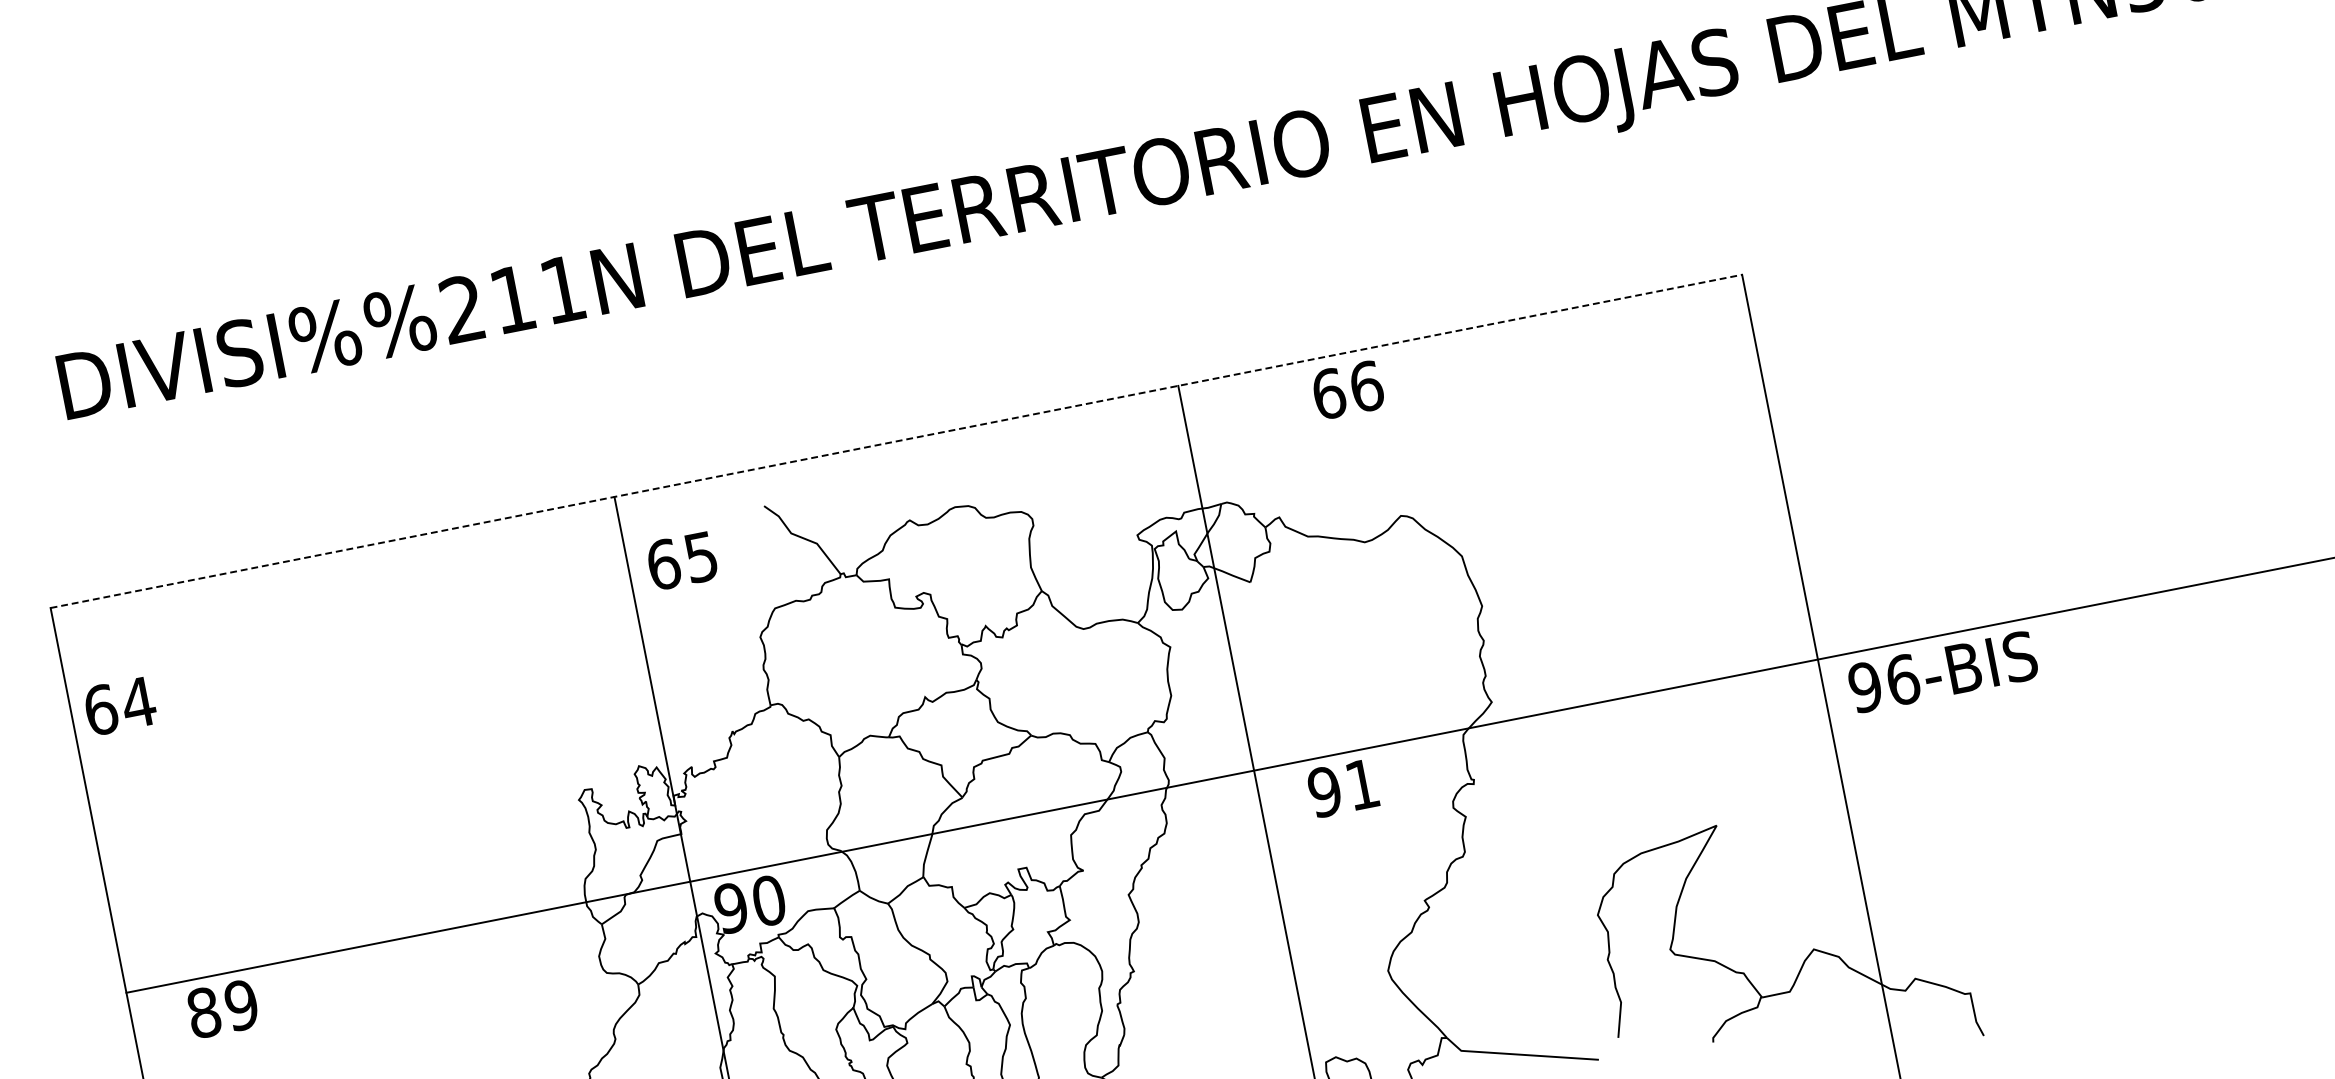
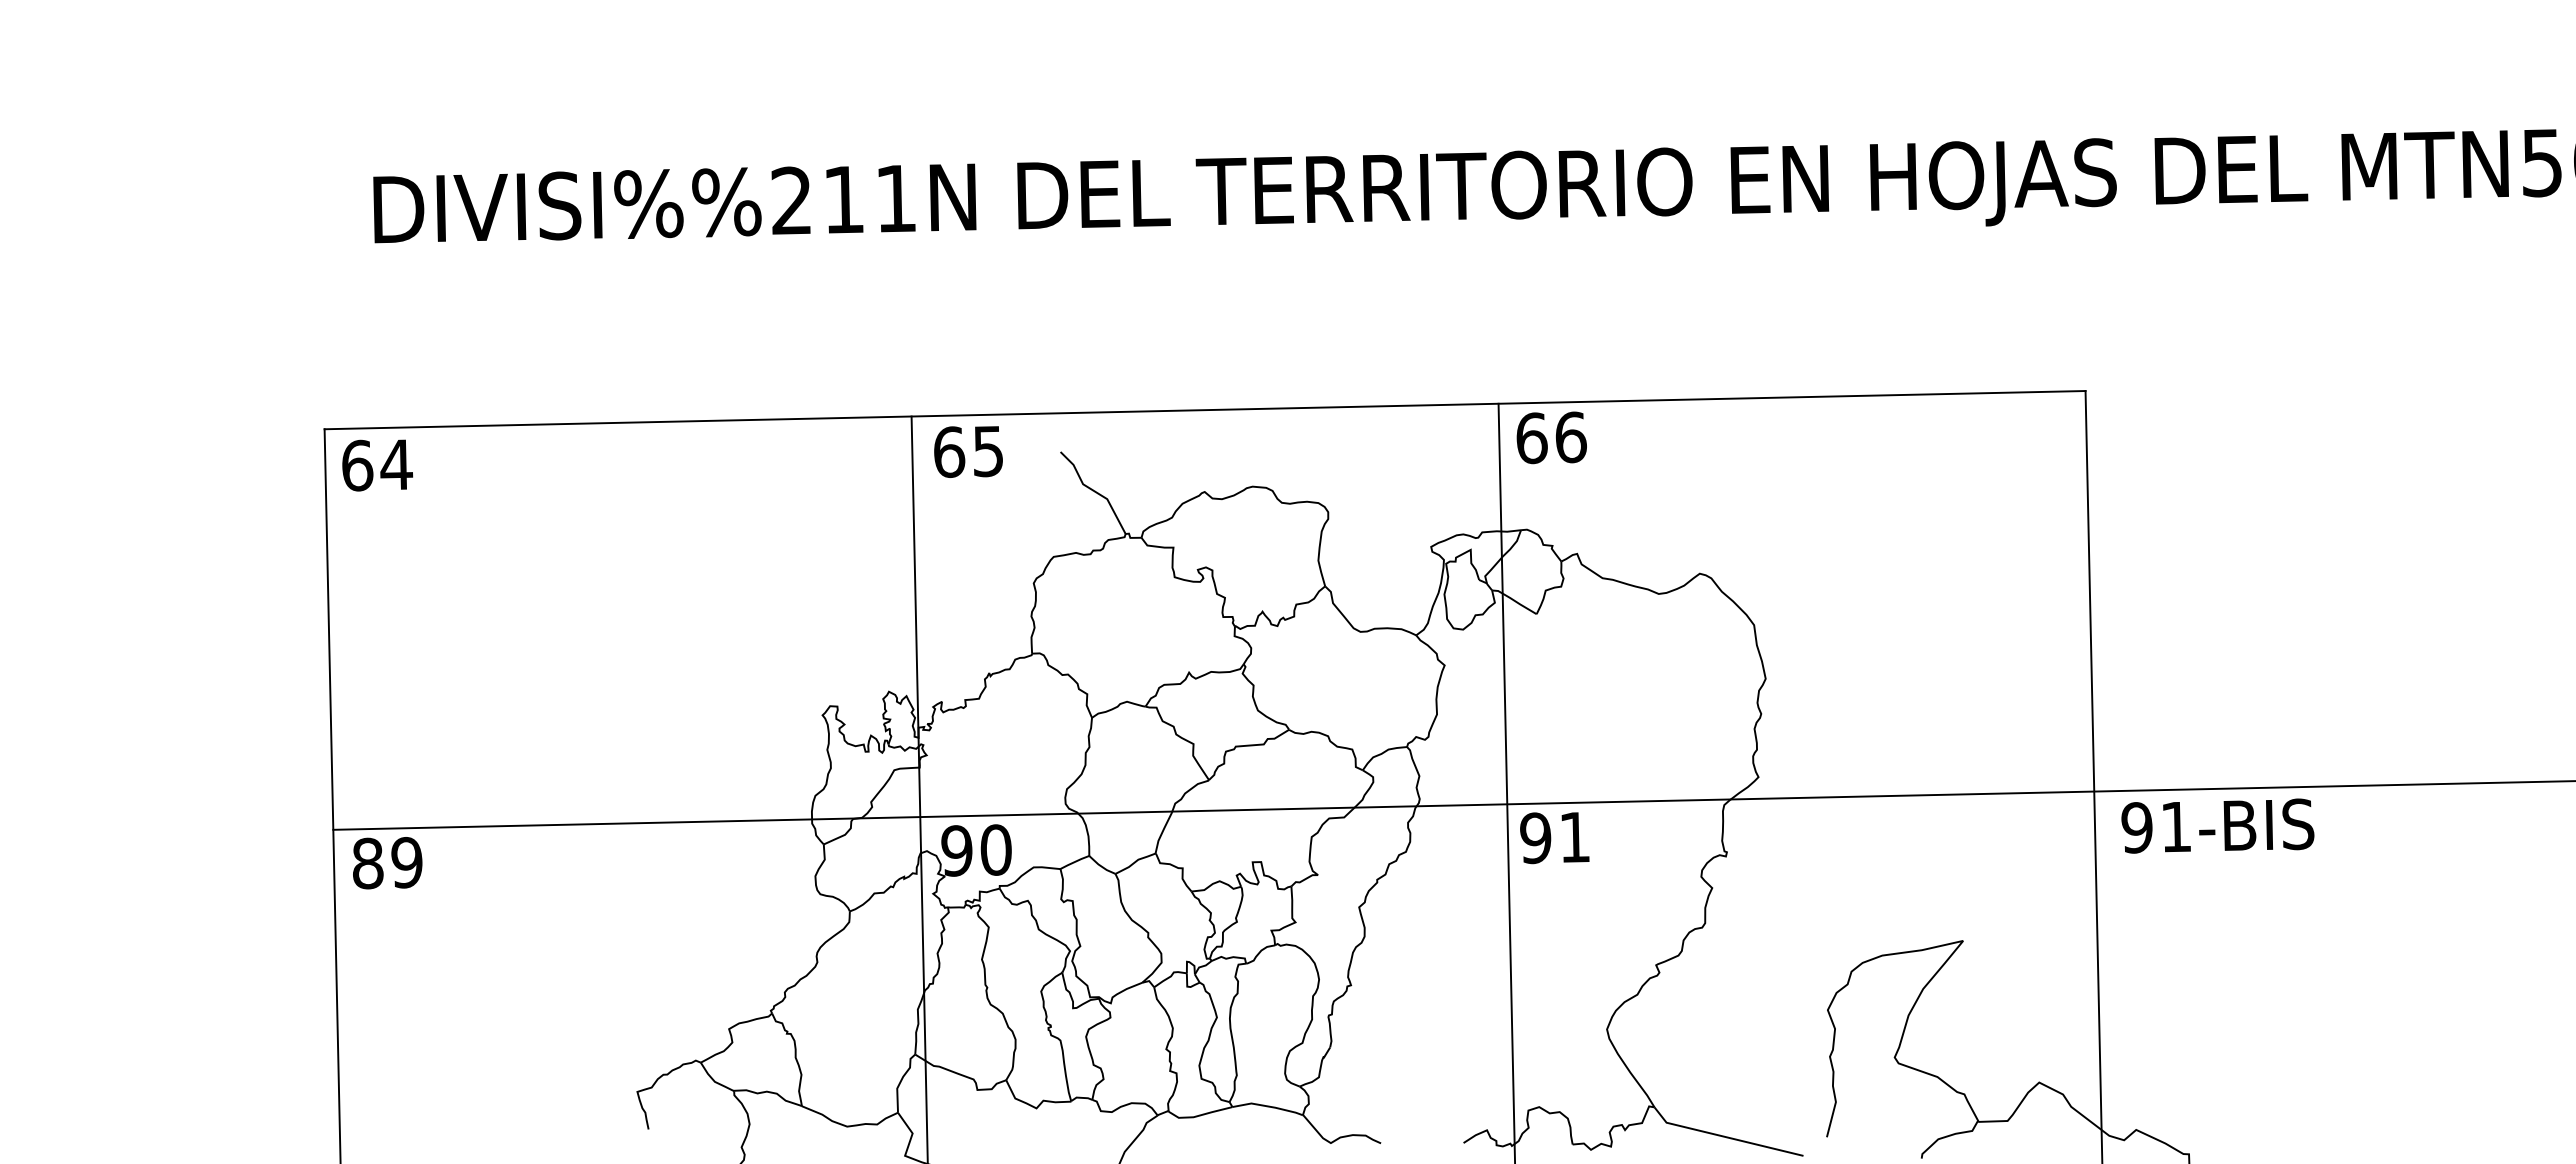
text: (1347, 389) -> (1551, 437), moved
line: (896, 441) -> (1205, 410), dashed -> solid
text: (682, 560) -> (968, 451), moved
text: (1903, 679) -> (2176, 826), 96-BIS -> 91-BIS
text: (120, 706) -> (377, 465), moved
text: (1343, 789) -> (1554, 838), moved
text: (222, 1009) -> (387, 863), moved

